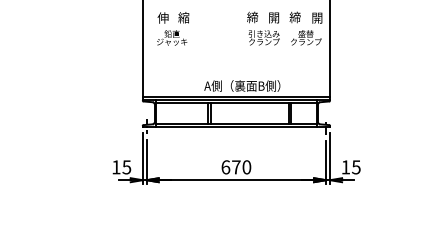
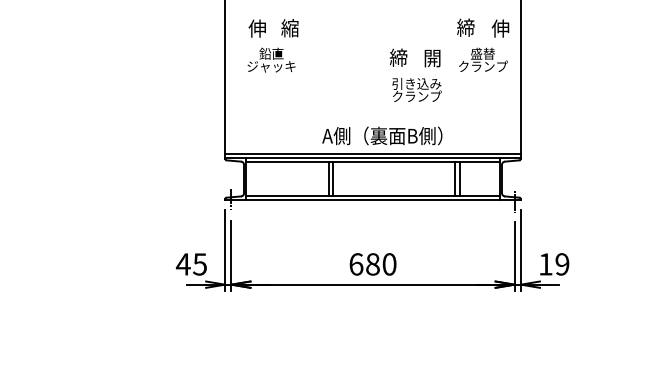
text: (316, 17) -> (499, 27), 開 -> 伸
text: (263, 28) -> (415, 75), moved
text: (115, 167) -> (182, 264), 15 -> 45
text: (236, 167) -> (373, 264), 670 -> 680
text: (356, 167) -> (562, 264), 15 -> 19

